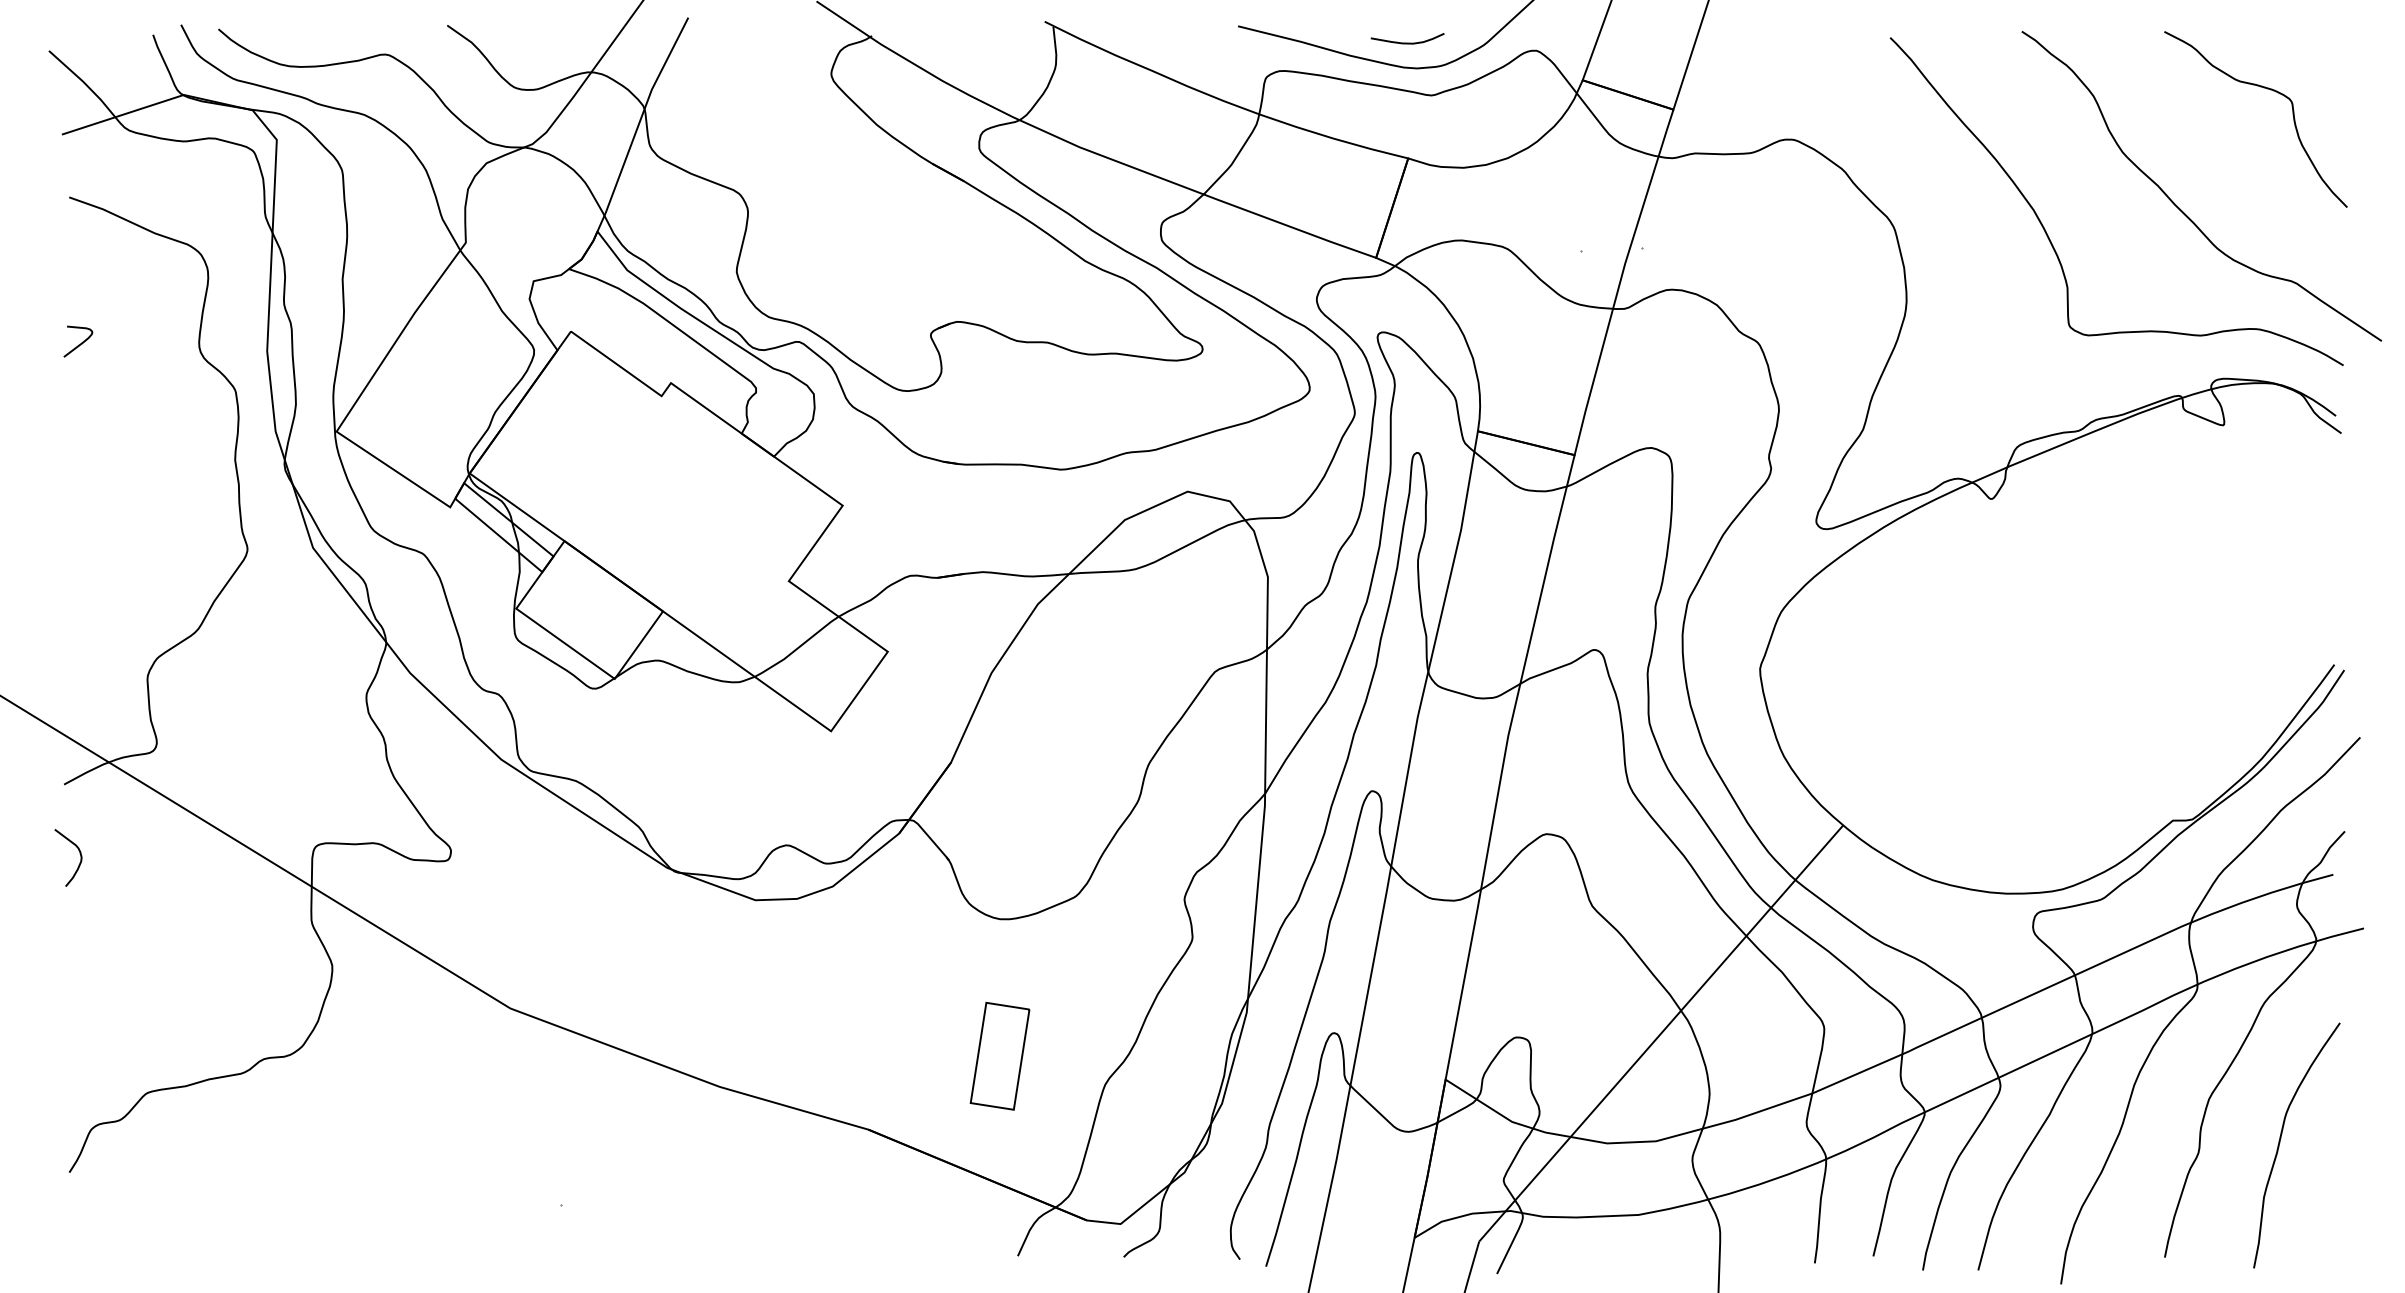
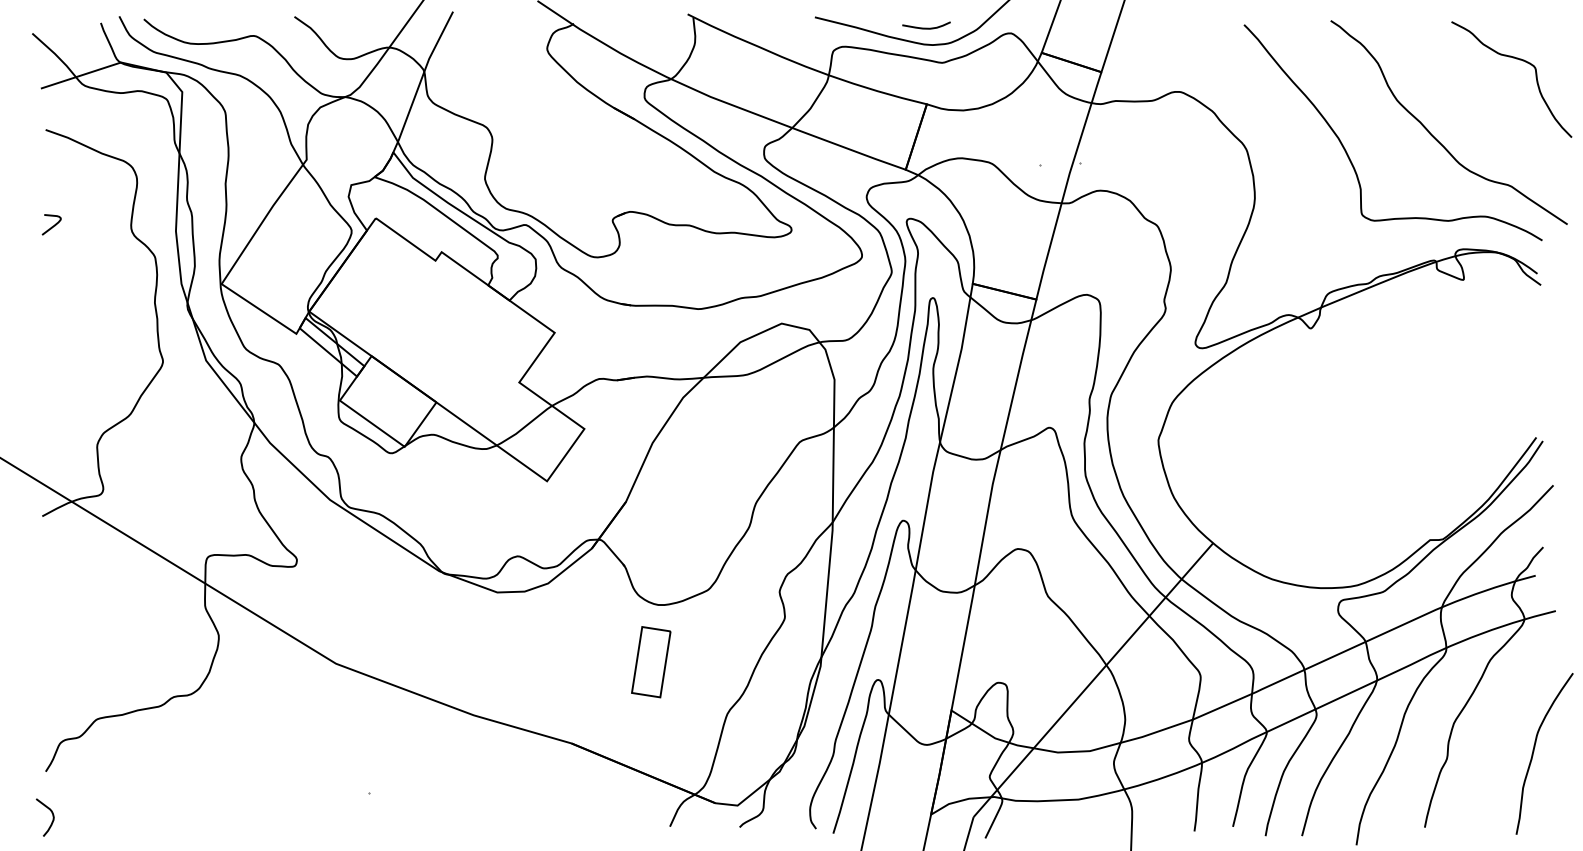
curve: (2263, 88) -> (1516, 59), moved
curve: (79, 857) -> (52, 817), moved
part: (1000, 1056) -> (651, 662), moved
curve: (2281, 1141) -> (1534, 751), moved

